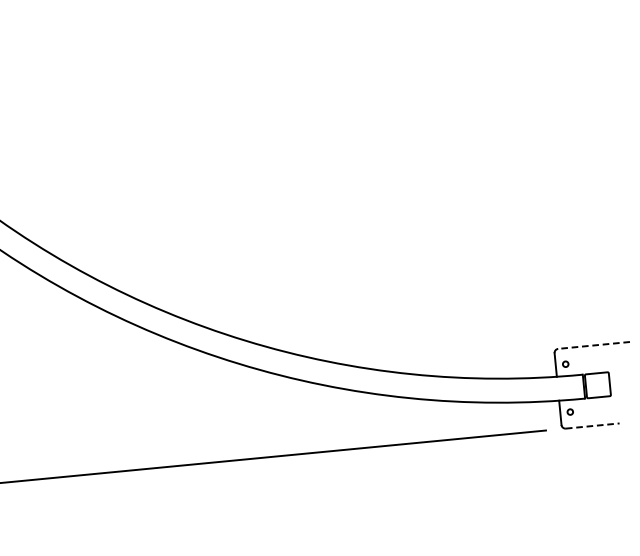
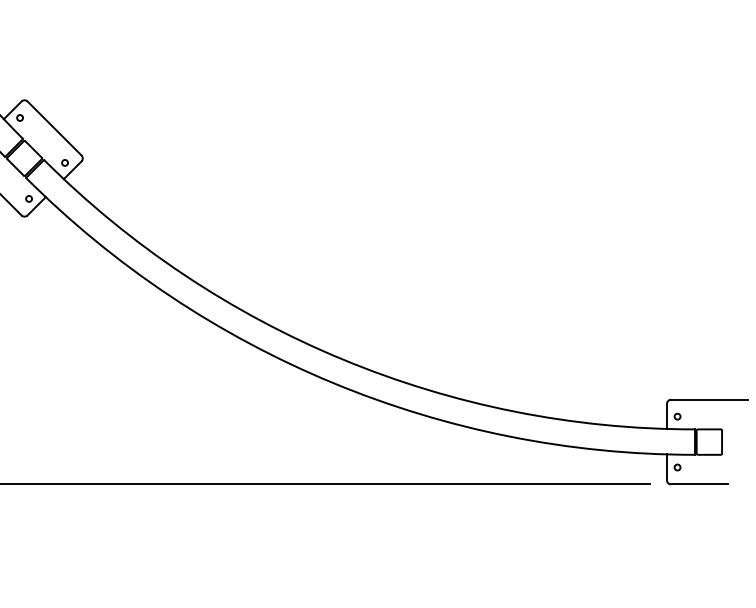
line: (593, 345) -> (708, 399), dashed -> solid
line: (592, 426) -> (699, 484), dashed -> solid

